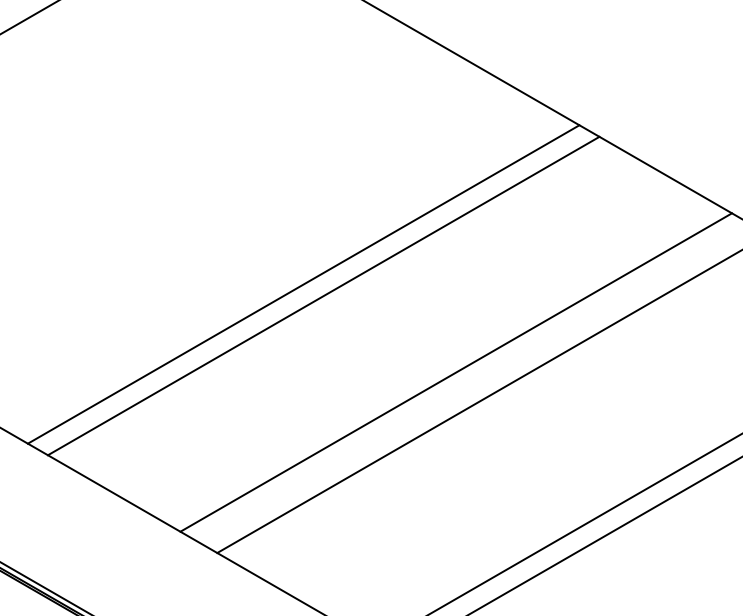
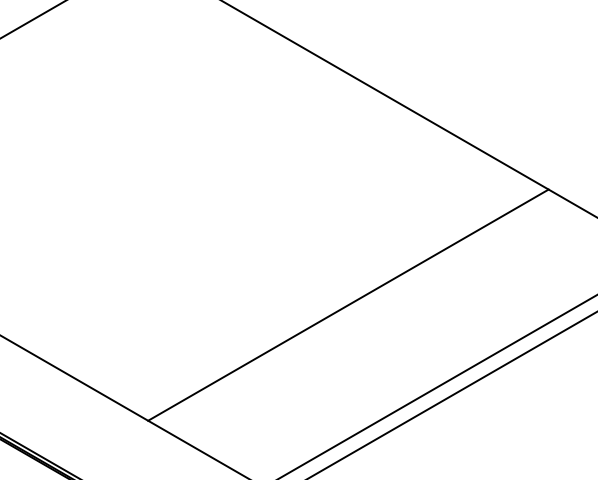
line: (303, 284) -> (210, 225), removed
line: (323, 295) -> (225, 233), removed
line: (456, 372) -> (321, 289), removed

